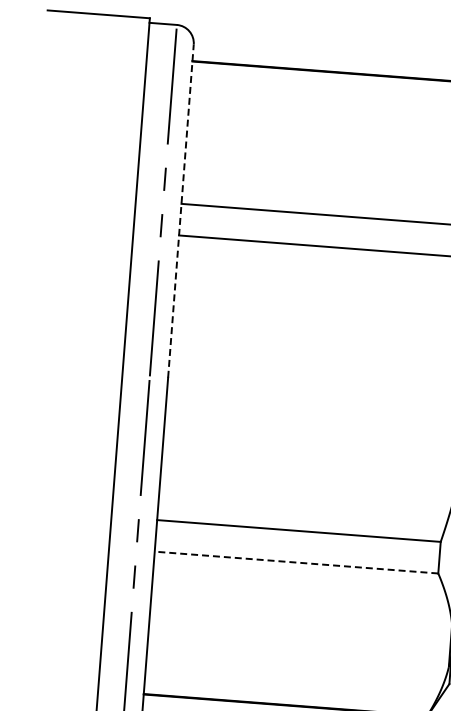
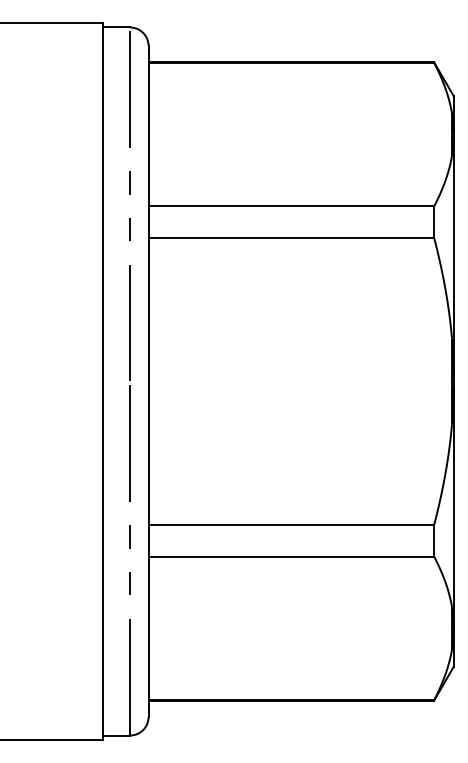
line: (180, 211) -> (148, 213), dashed -> solid
line: (296, 562) -> (291, 556), dashed -> solid

